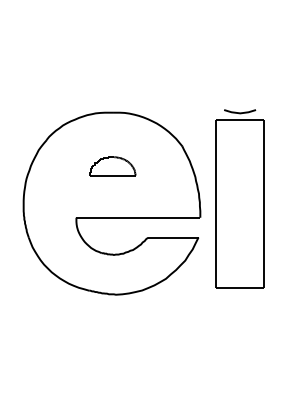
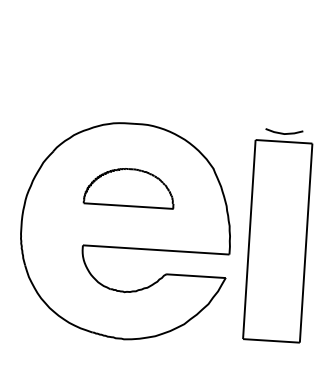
part: (112, 166) -> (129, 187), size x1.67

